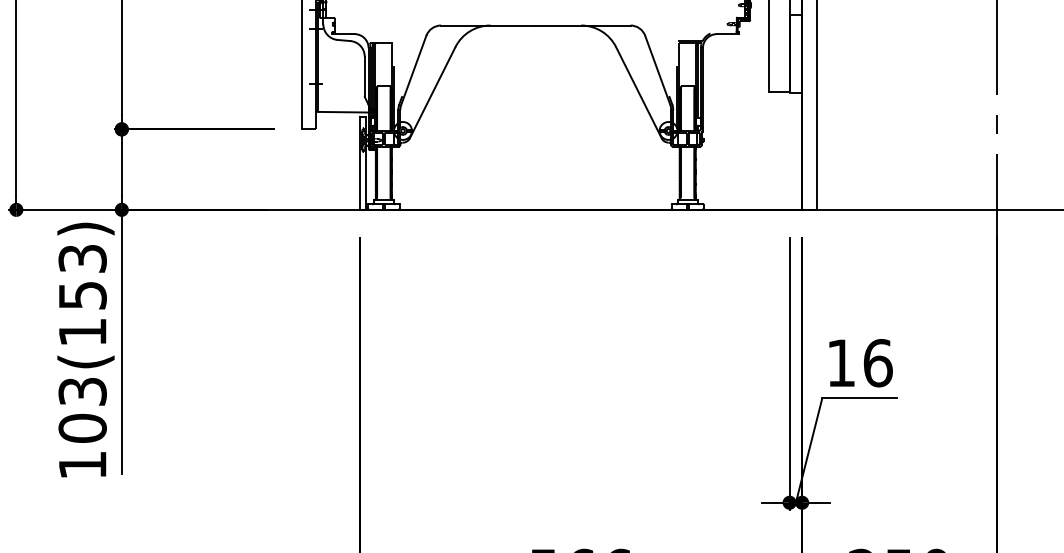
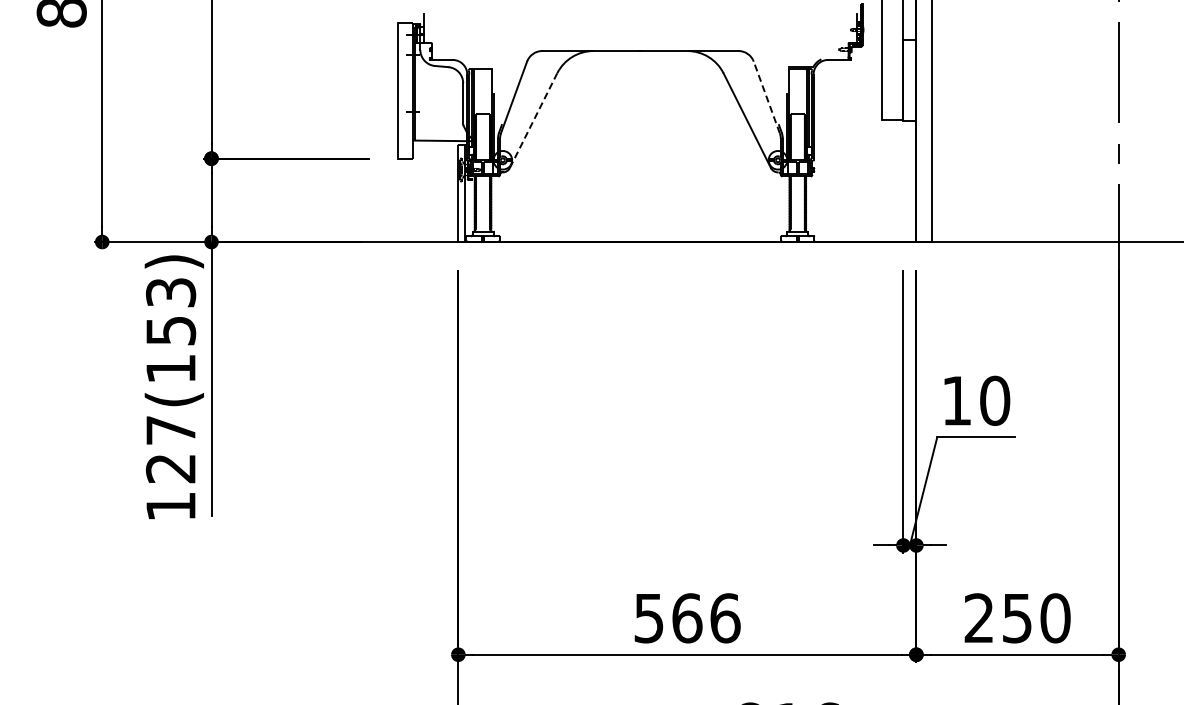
line: (657, 70) -> (766, 97), solid -> dashed
line: (432, 92) -> (533, 120), solid -> dashed
text: (878, 362) -> (995, 400), 16 -> 10
text: (82, 410) -> (170, 449), 103(153) -> 127(153)

